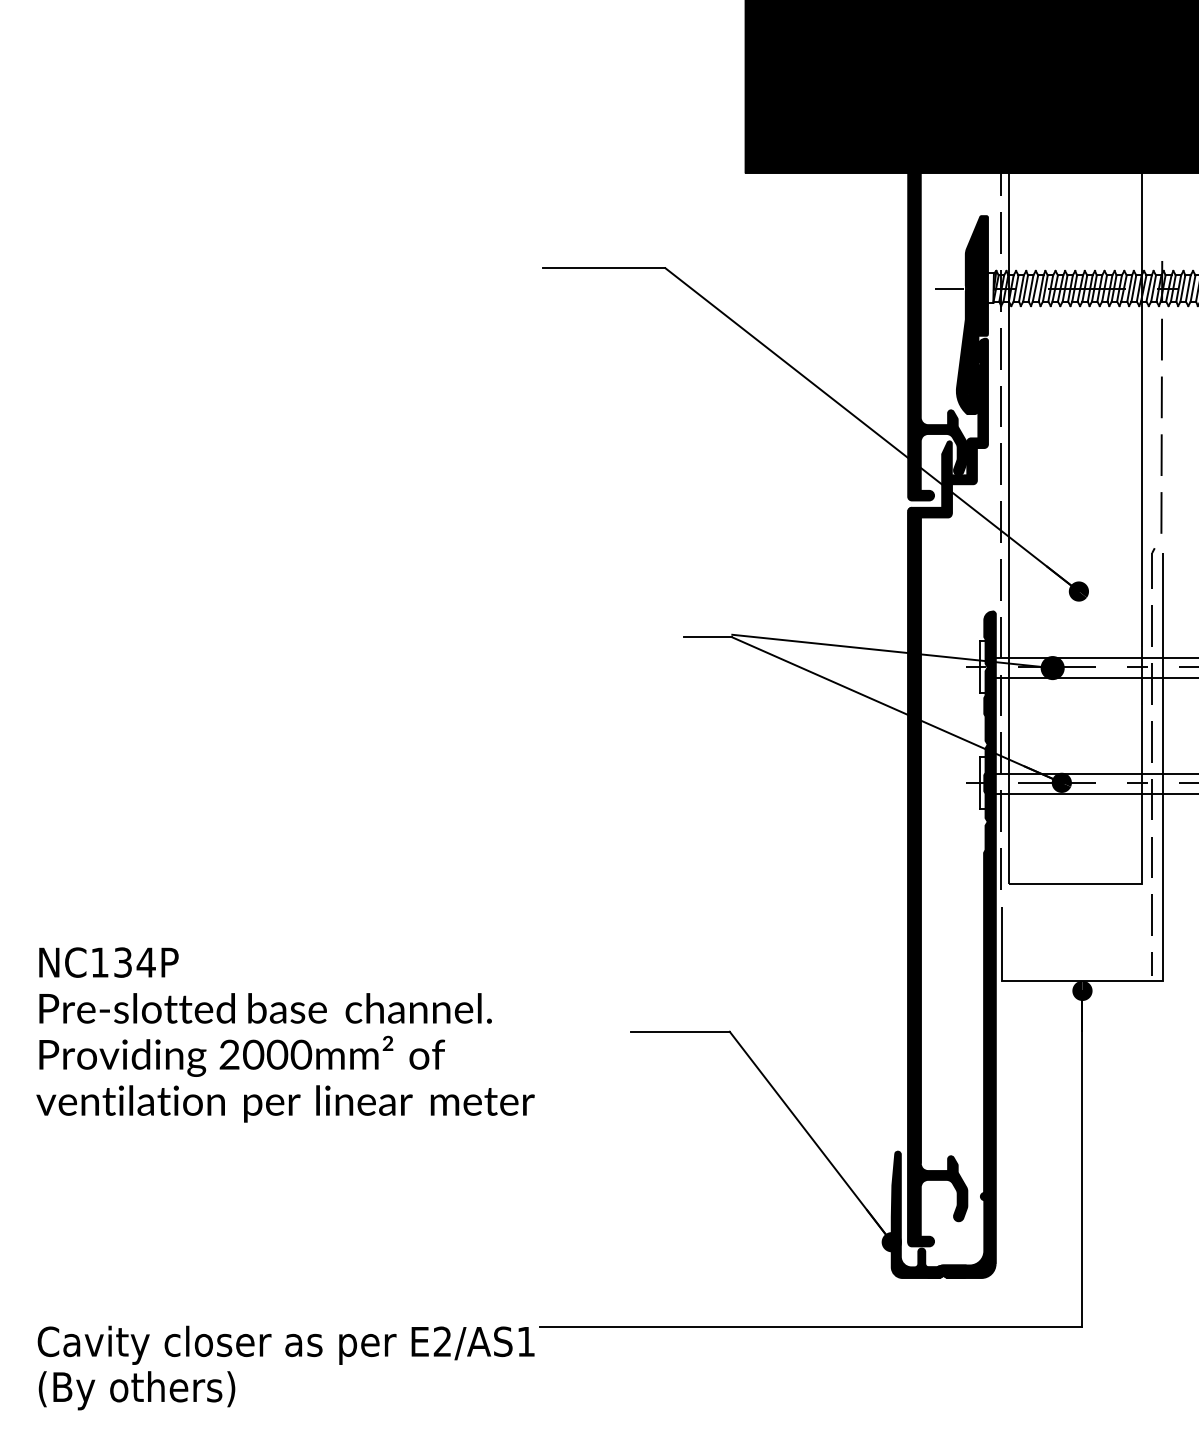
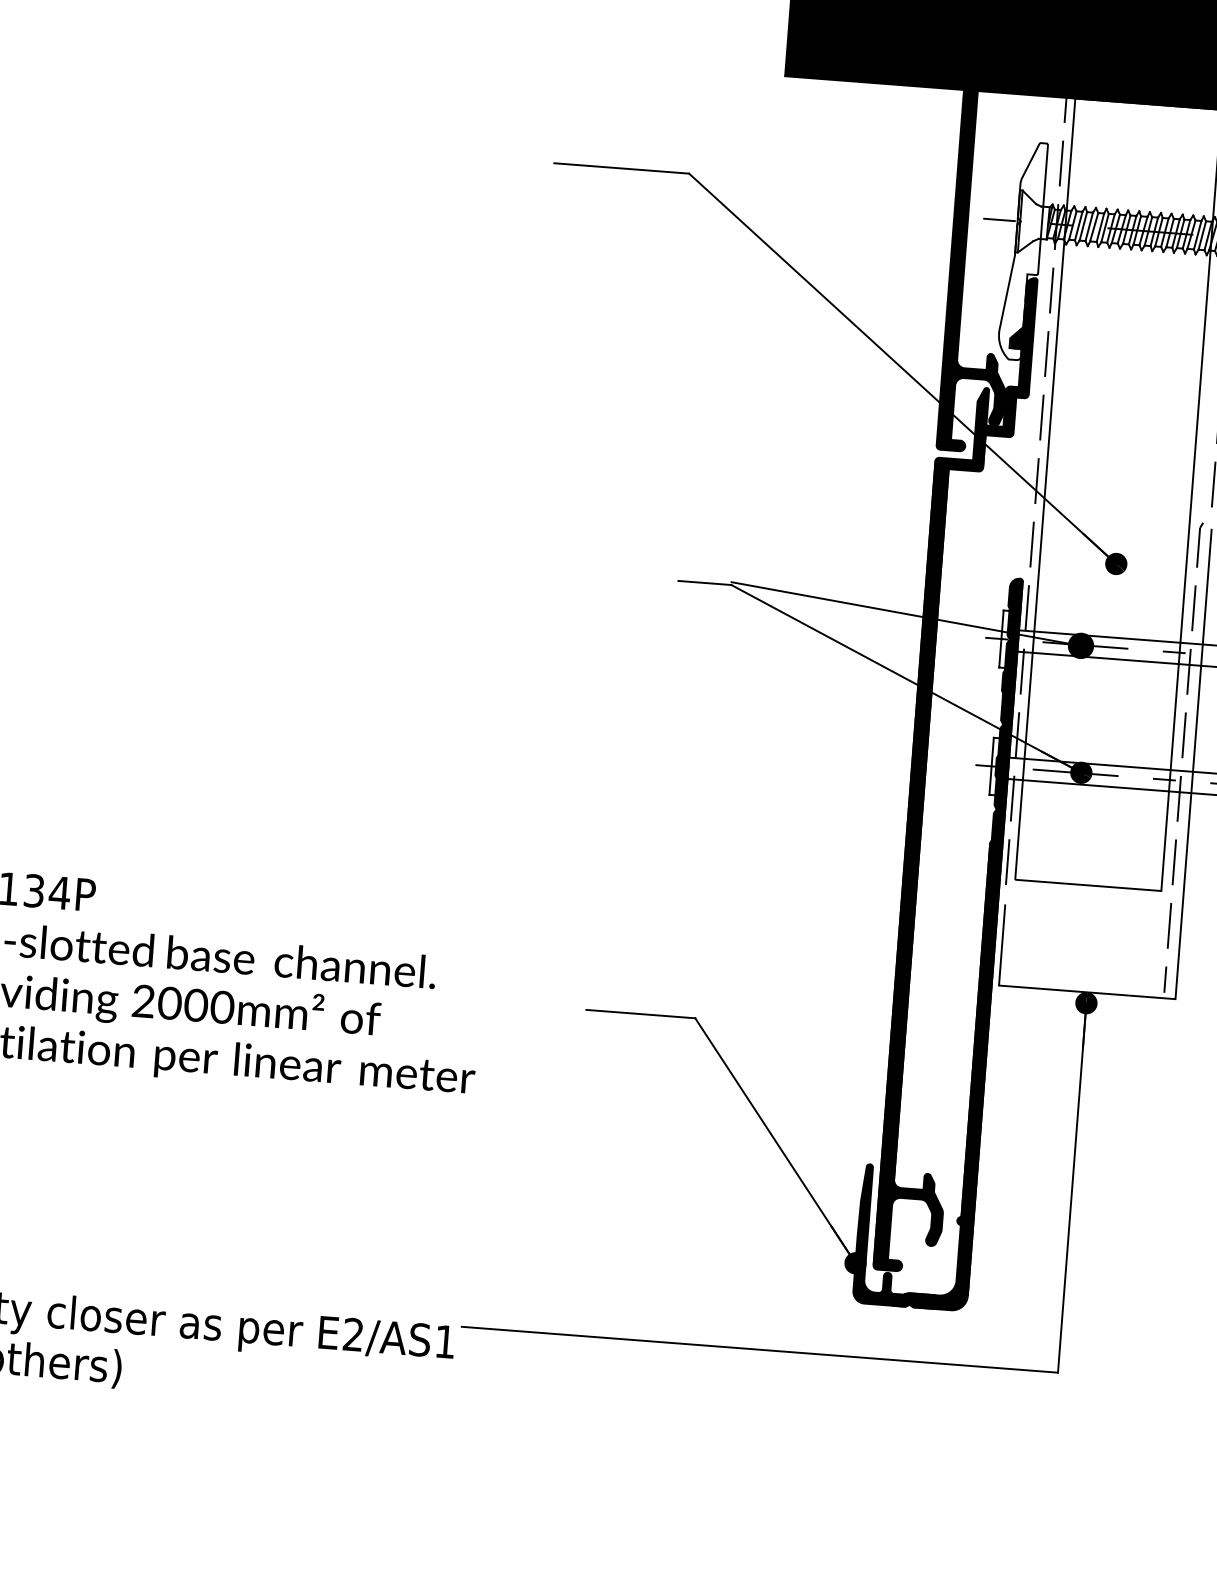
fill: (971, 315) -> (1021, 251), removed

